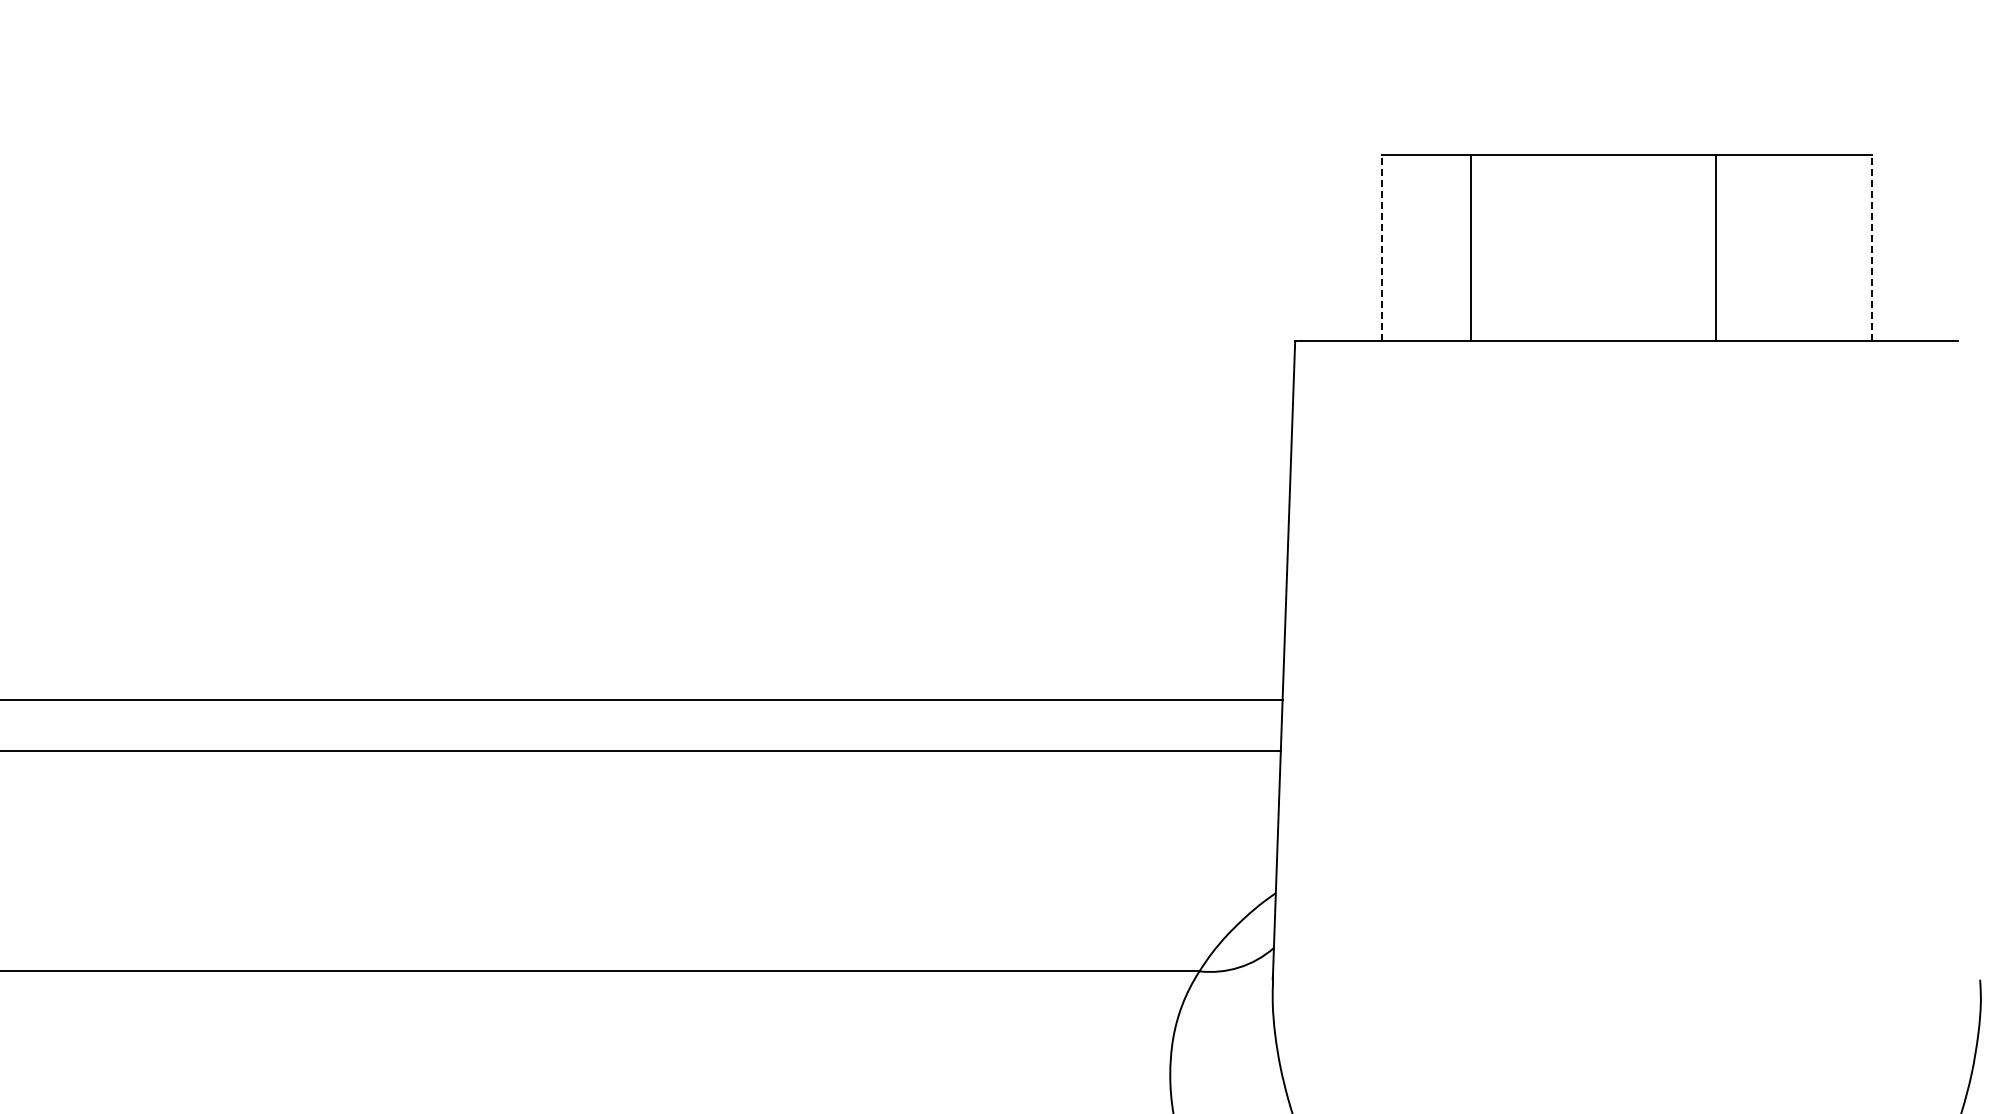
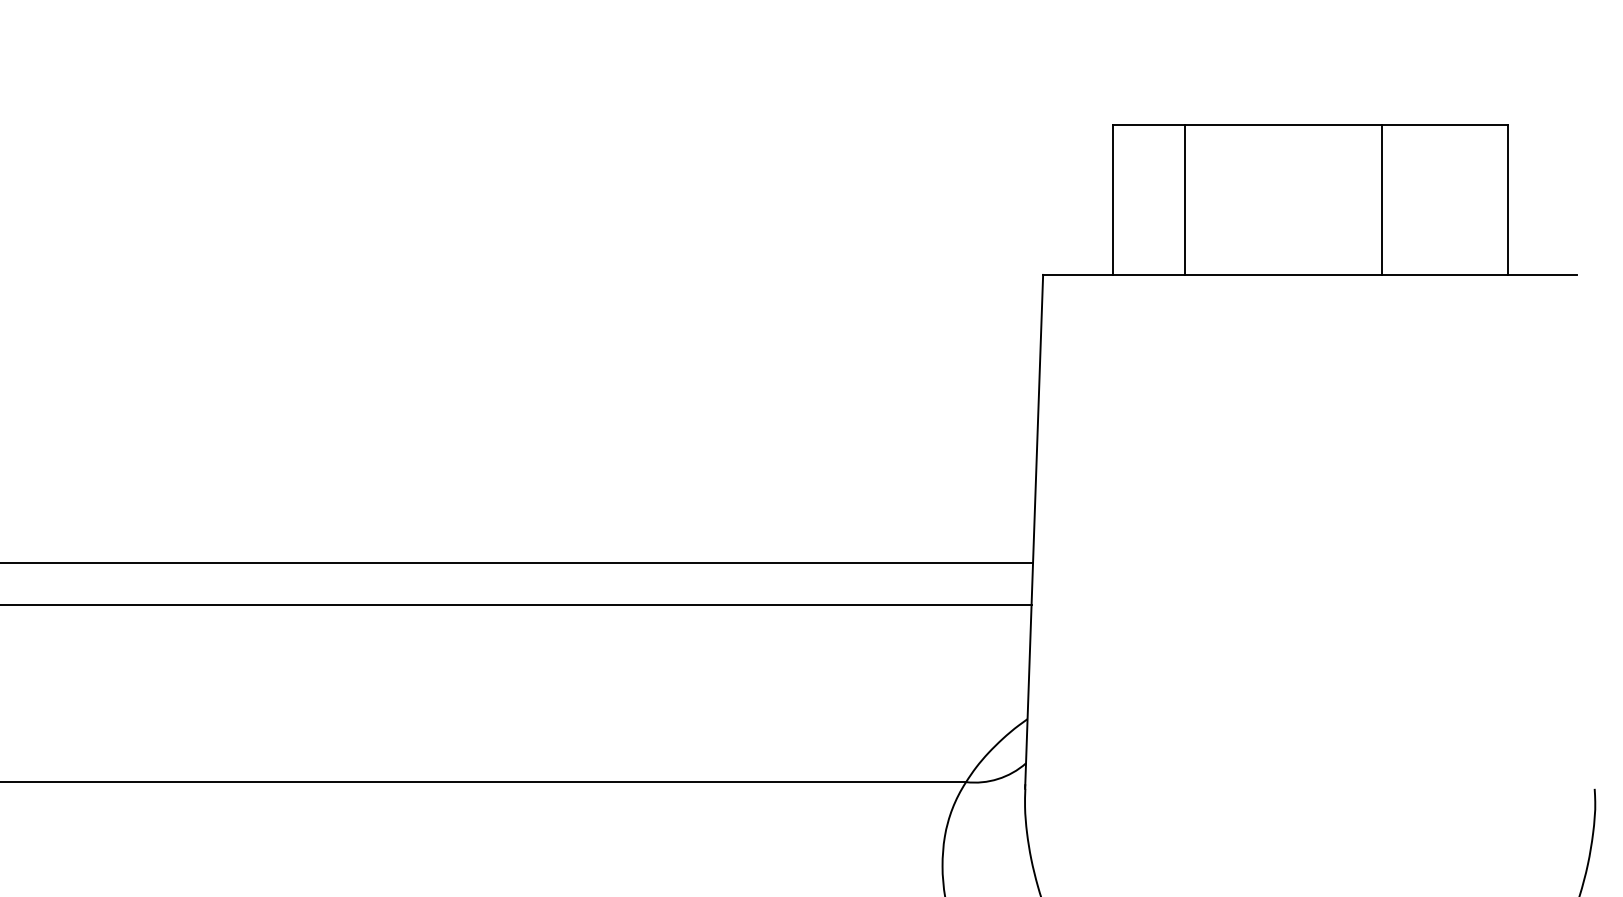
line: (1381, 247) -> (1112, 199), dashed -> solid
line: (1871, 247) -> (1507, 199), dashed -> solid

